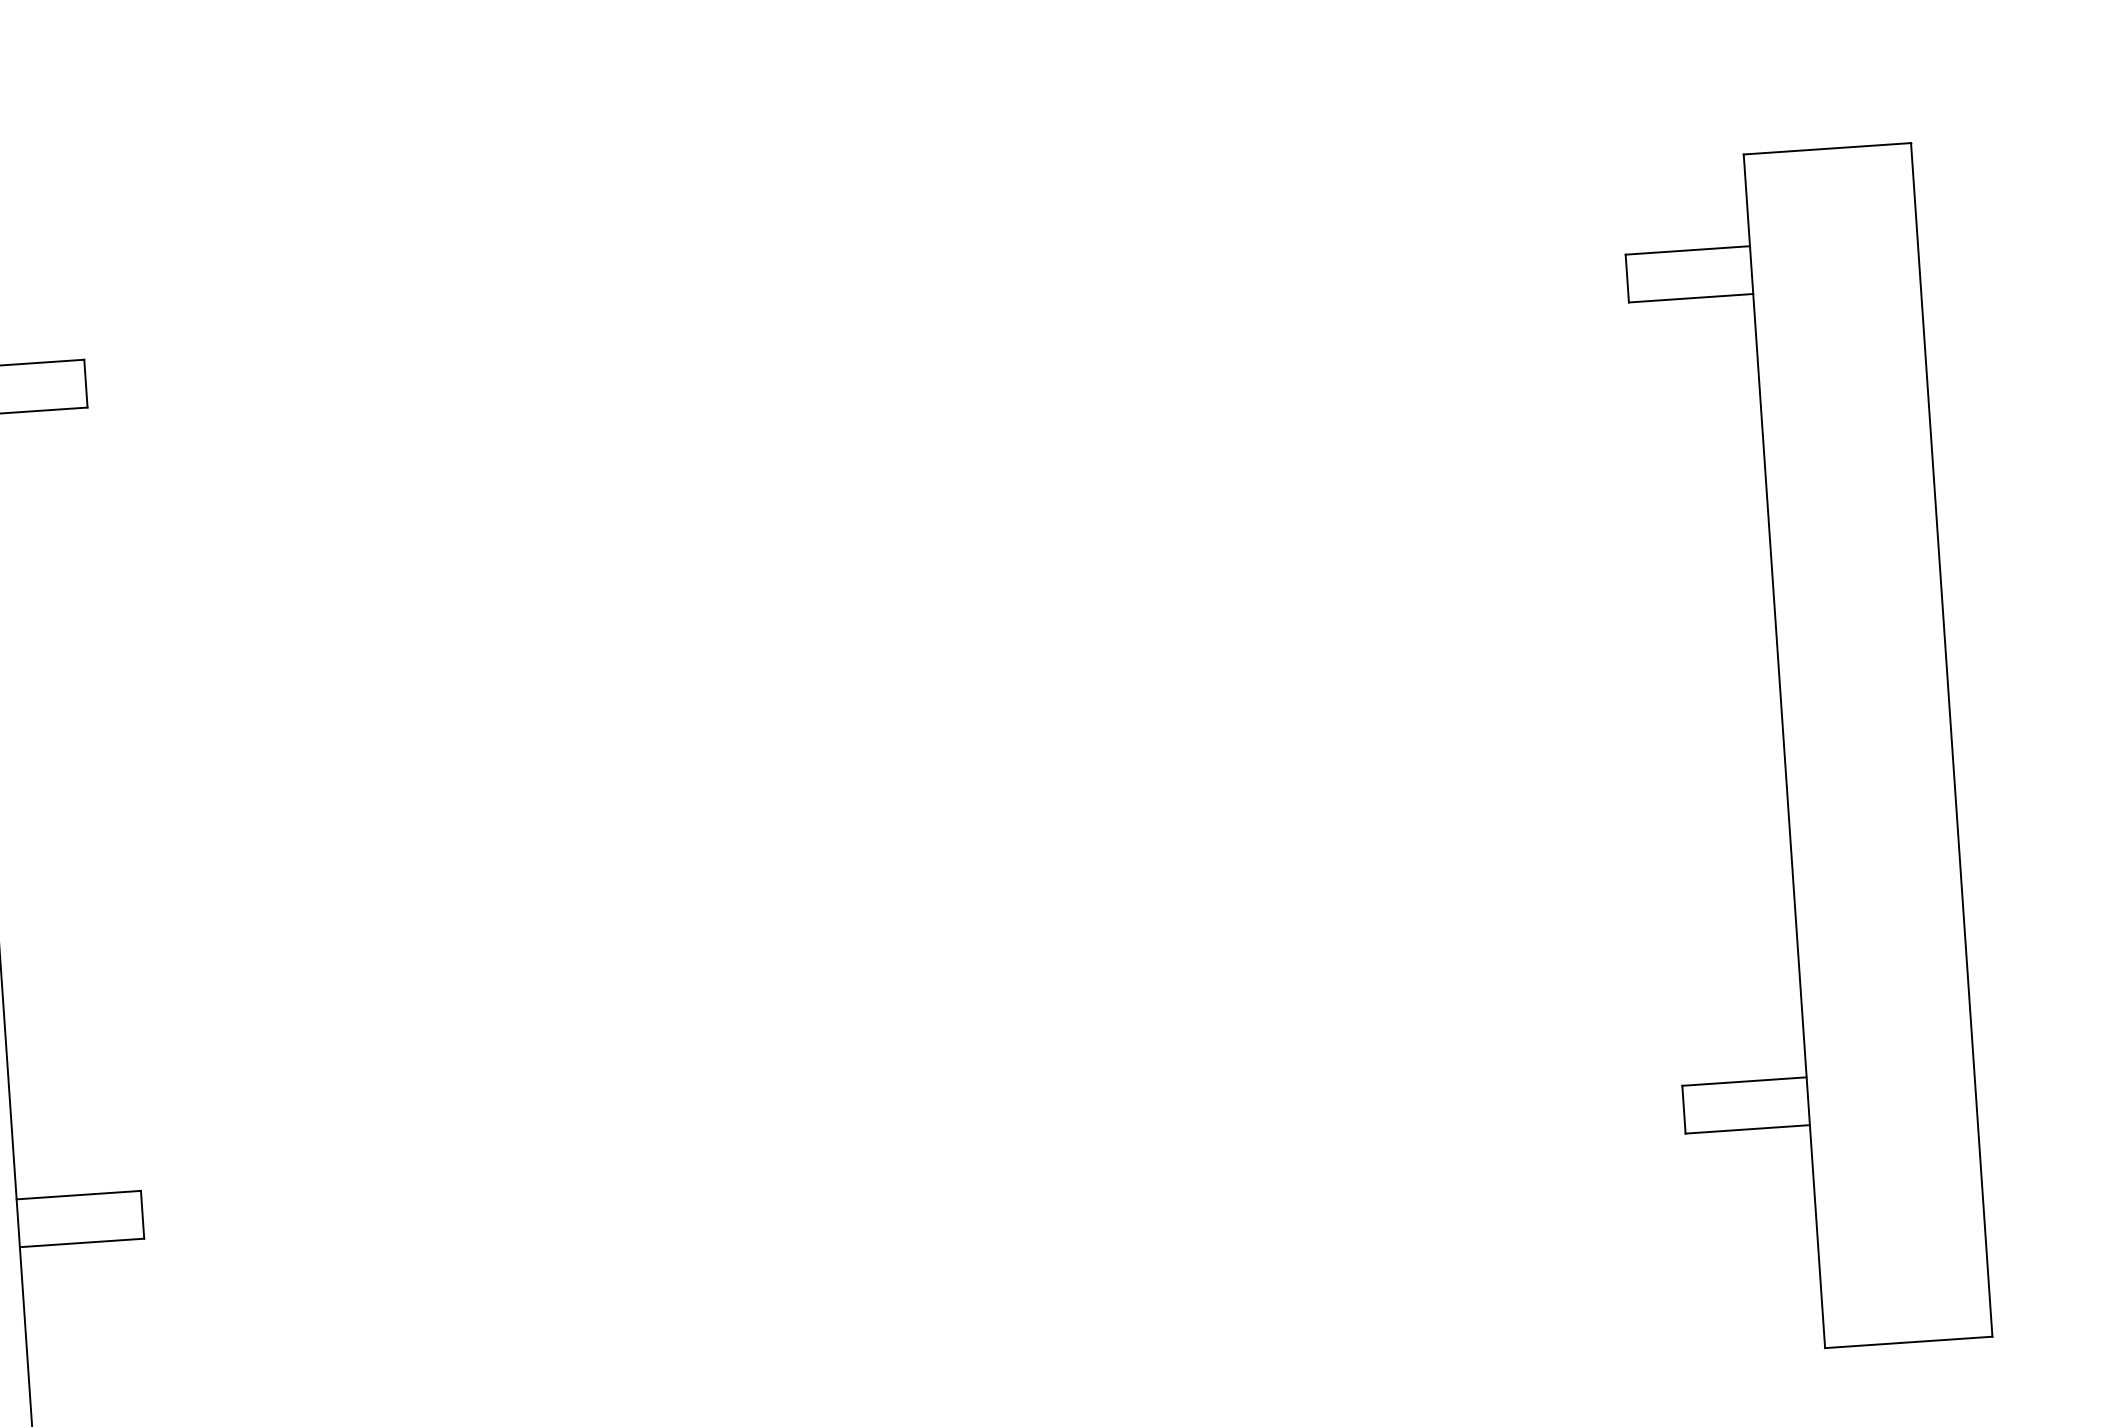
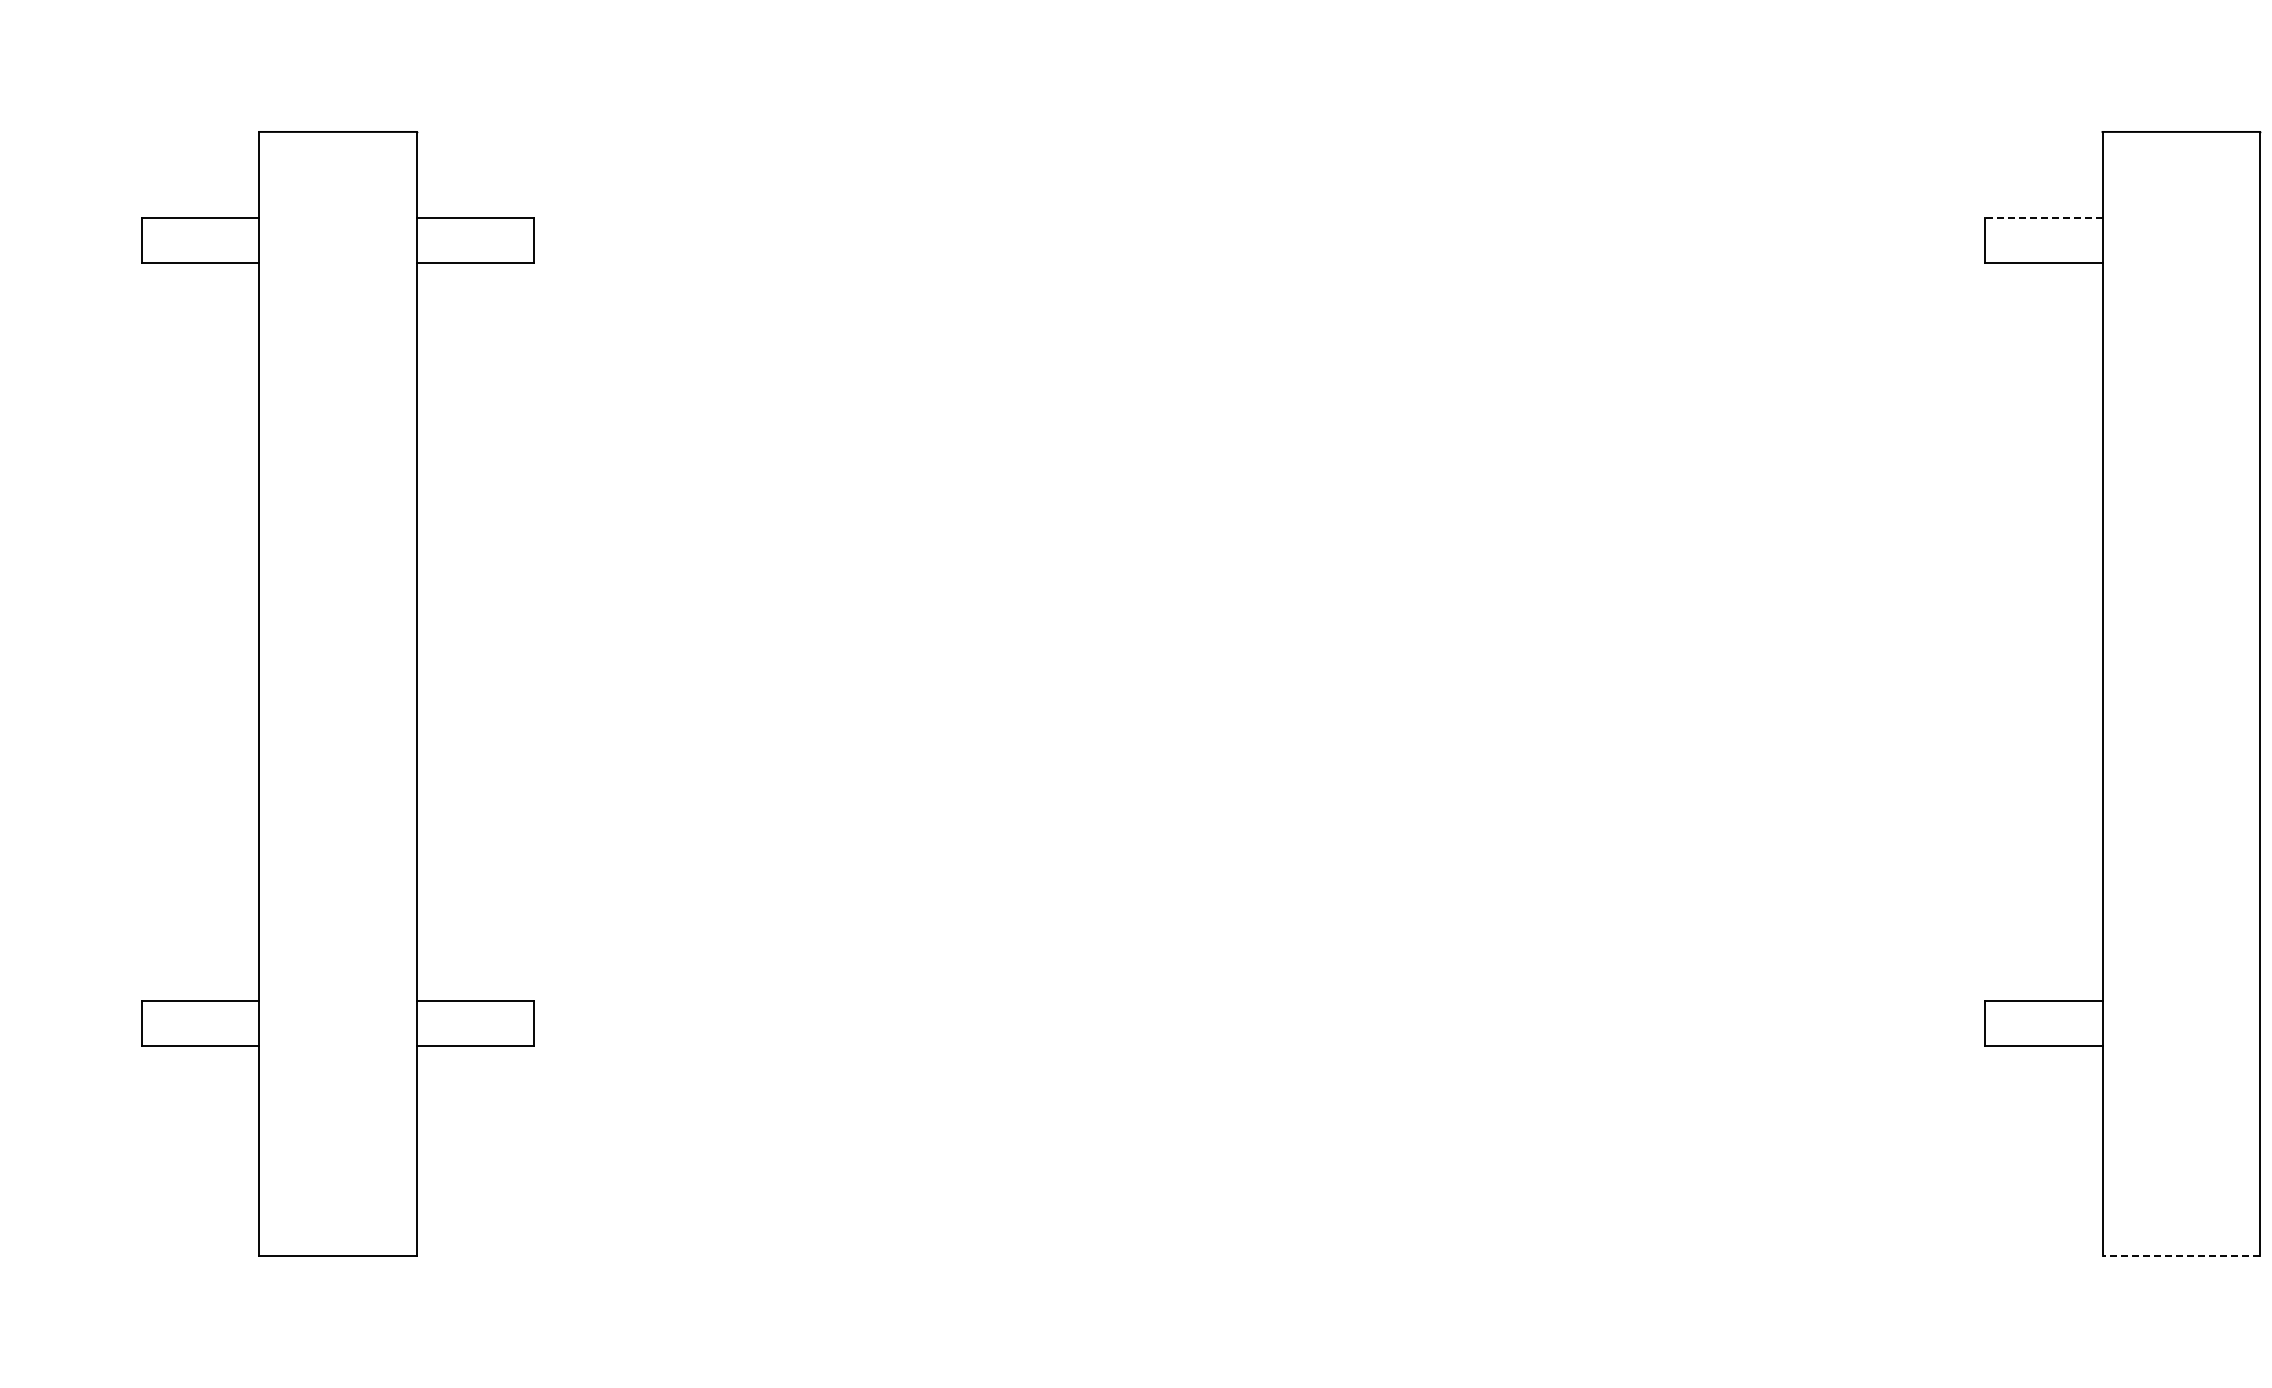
line: (1688, 250) -> (2044, 218), solid -> dashed
line: (1908, 1342) -> (2181, 1256), solid -> dashed

